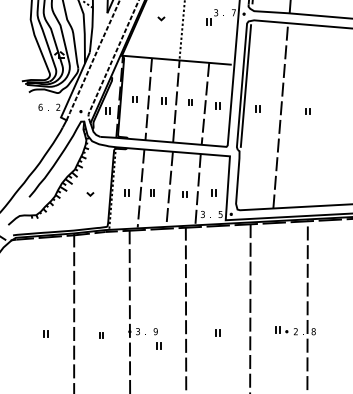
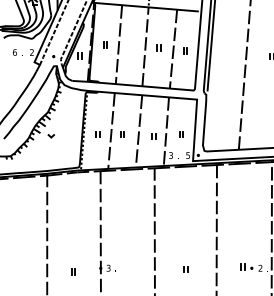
part: (163, 100) -> (133, 45), removed
part: (257, 108) -> (223, 53), removed
line: (90, 194) -> (51, 136), moved
part: (45, 333) -> (19, 270), removed
part: (157, 338) -> (127, 274), removed

